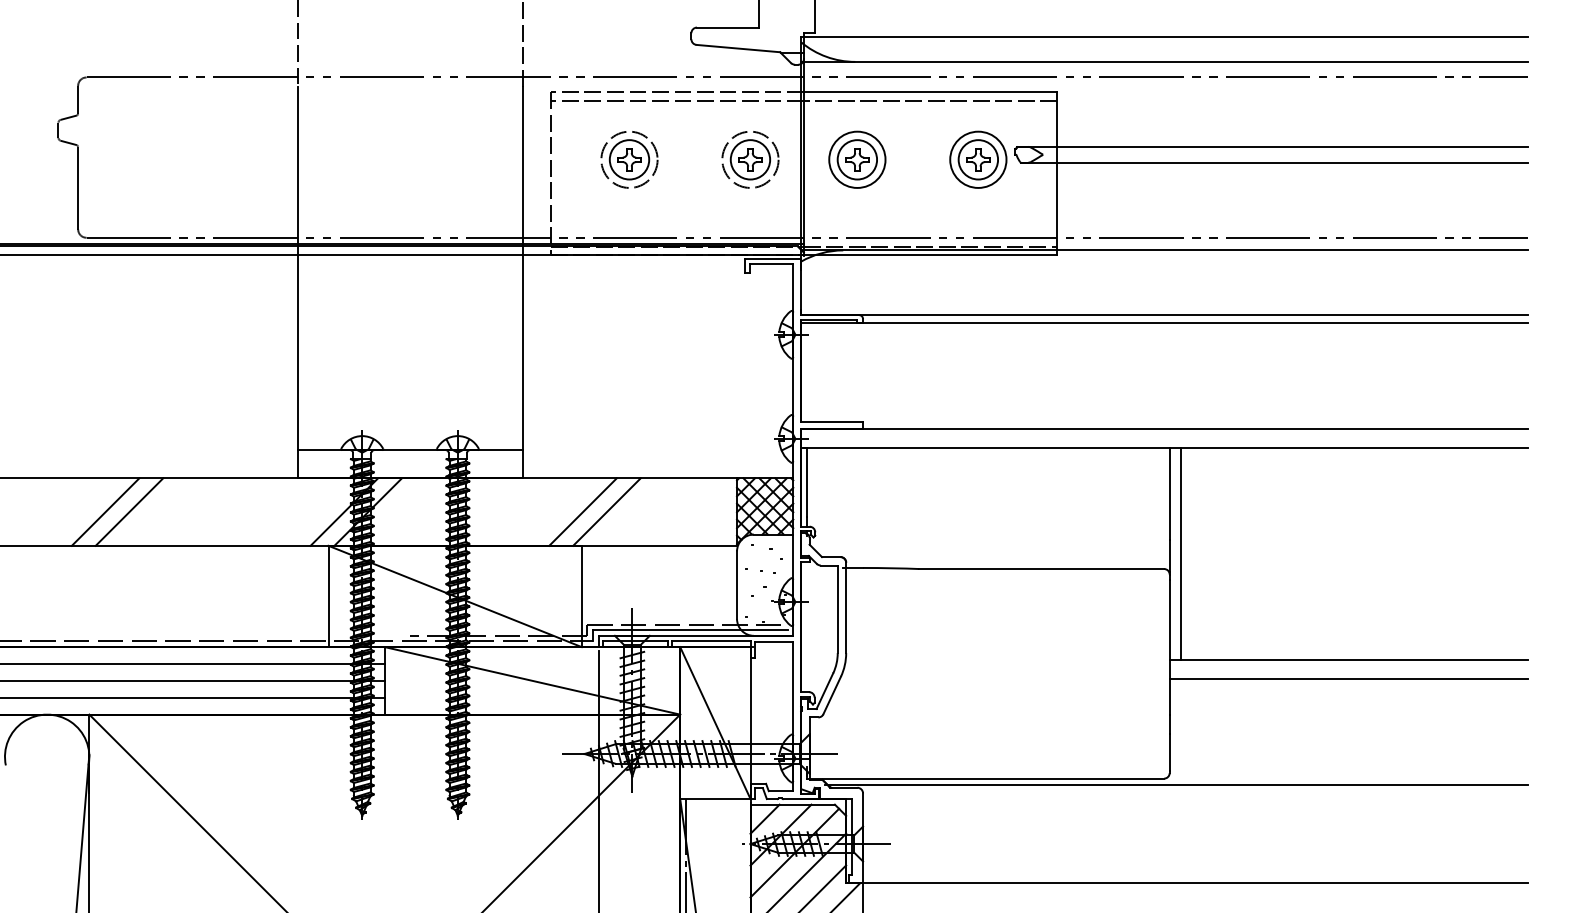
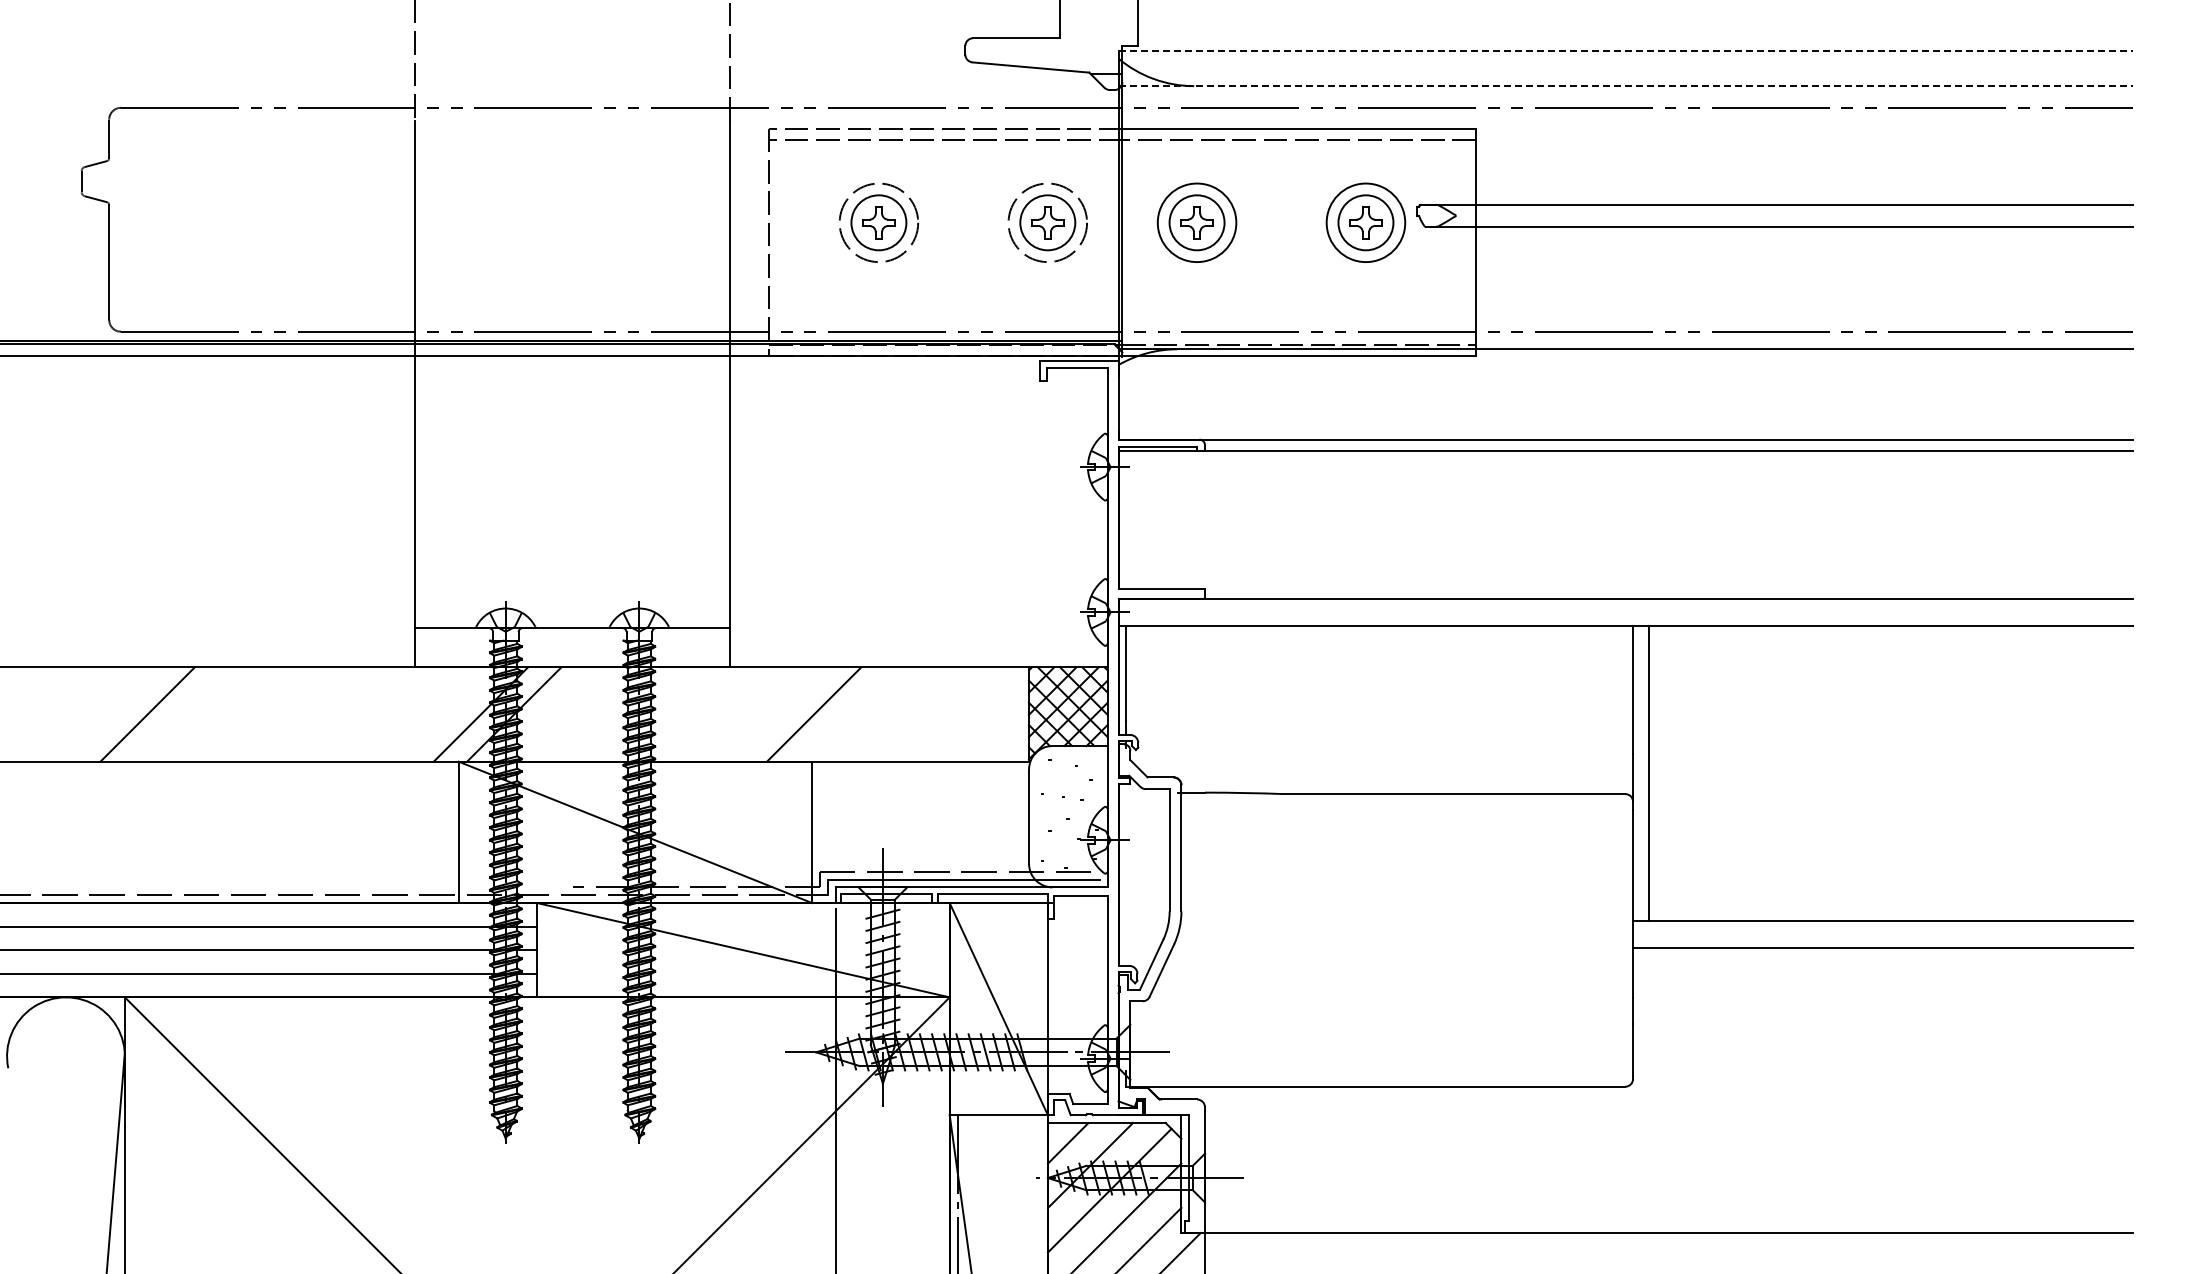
line: (1164, 36) -> (1626, 50), solid -> dashed
line: (1164, 62) -> (1626, 86), solid -> dashed
line: (129, 512) -> (180, 714), removed
line: (606, 512) -> (847, 714), removed
line: (1176, 784) -> (1642, 1095), removed

